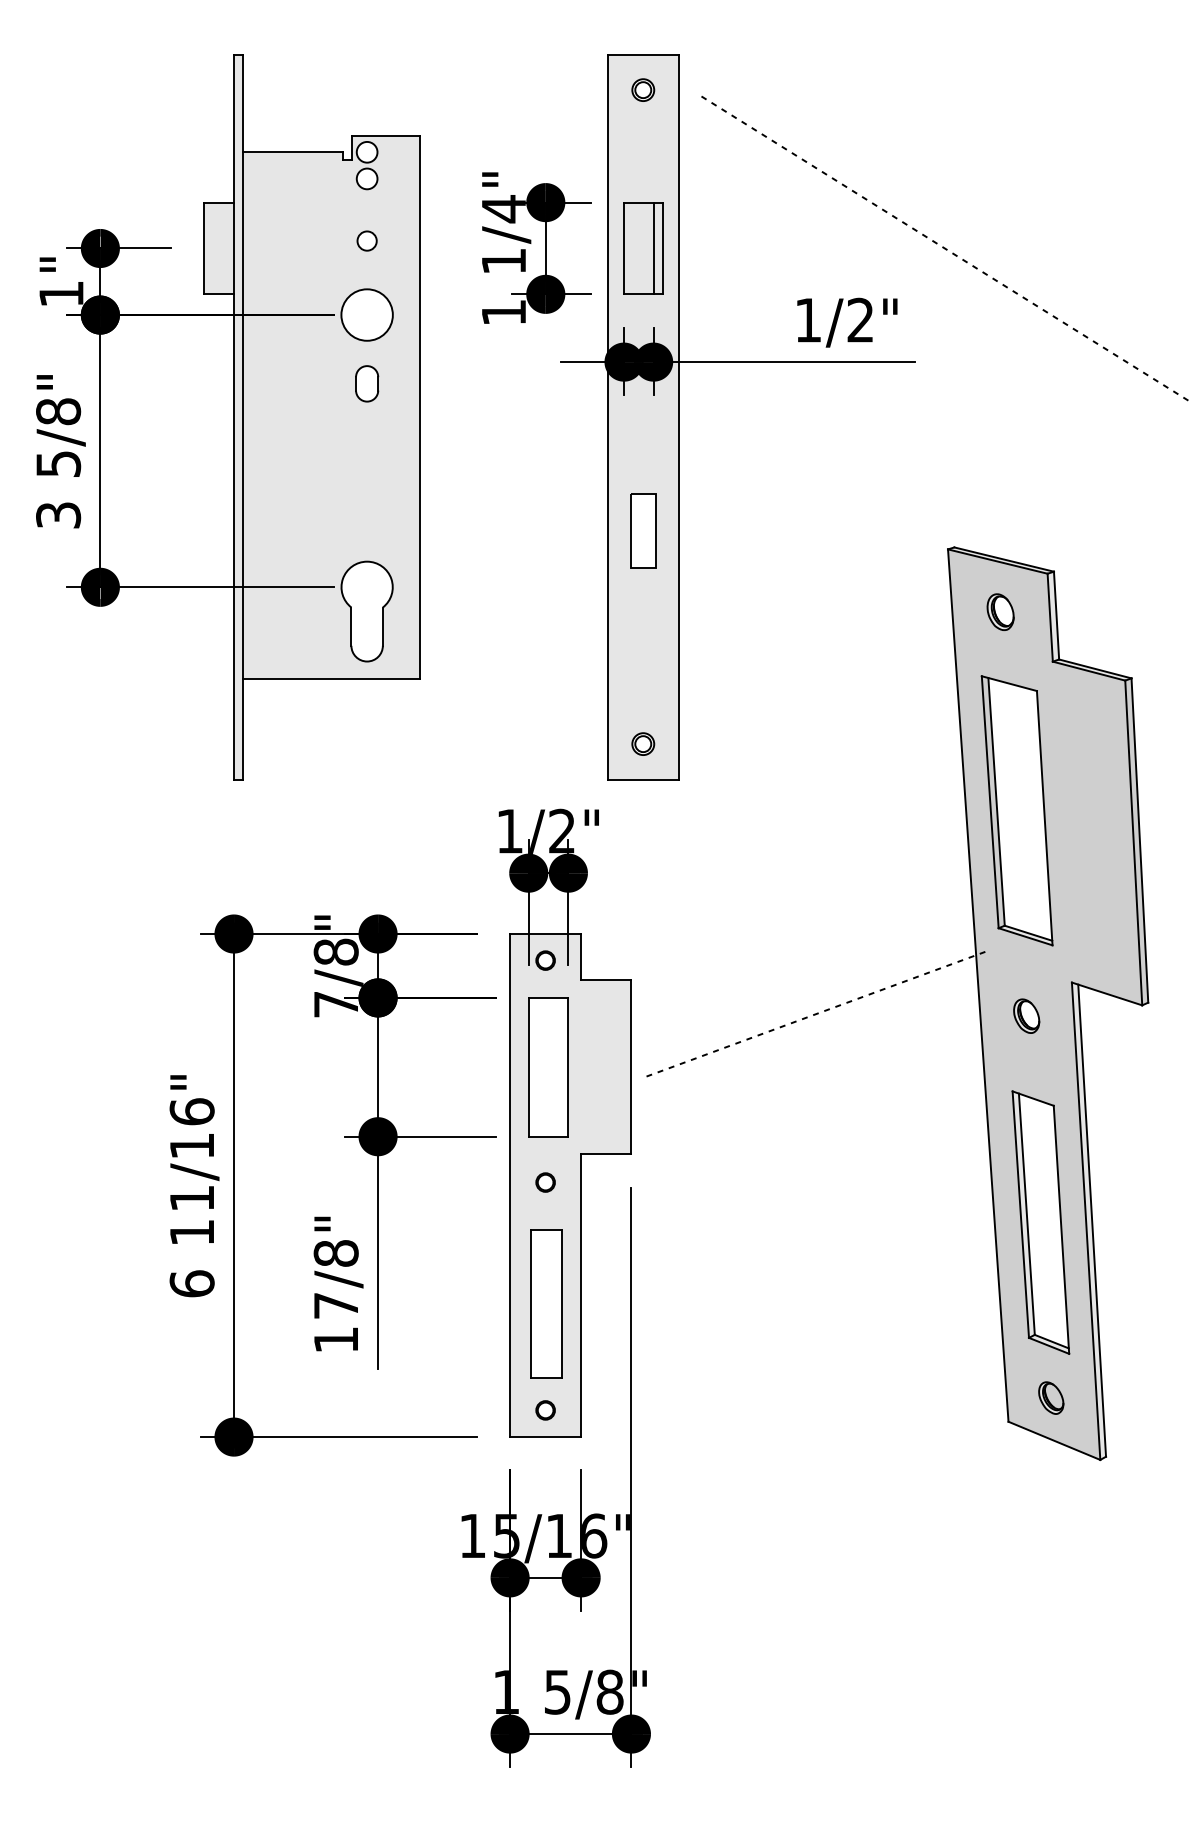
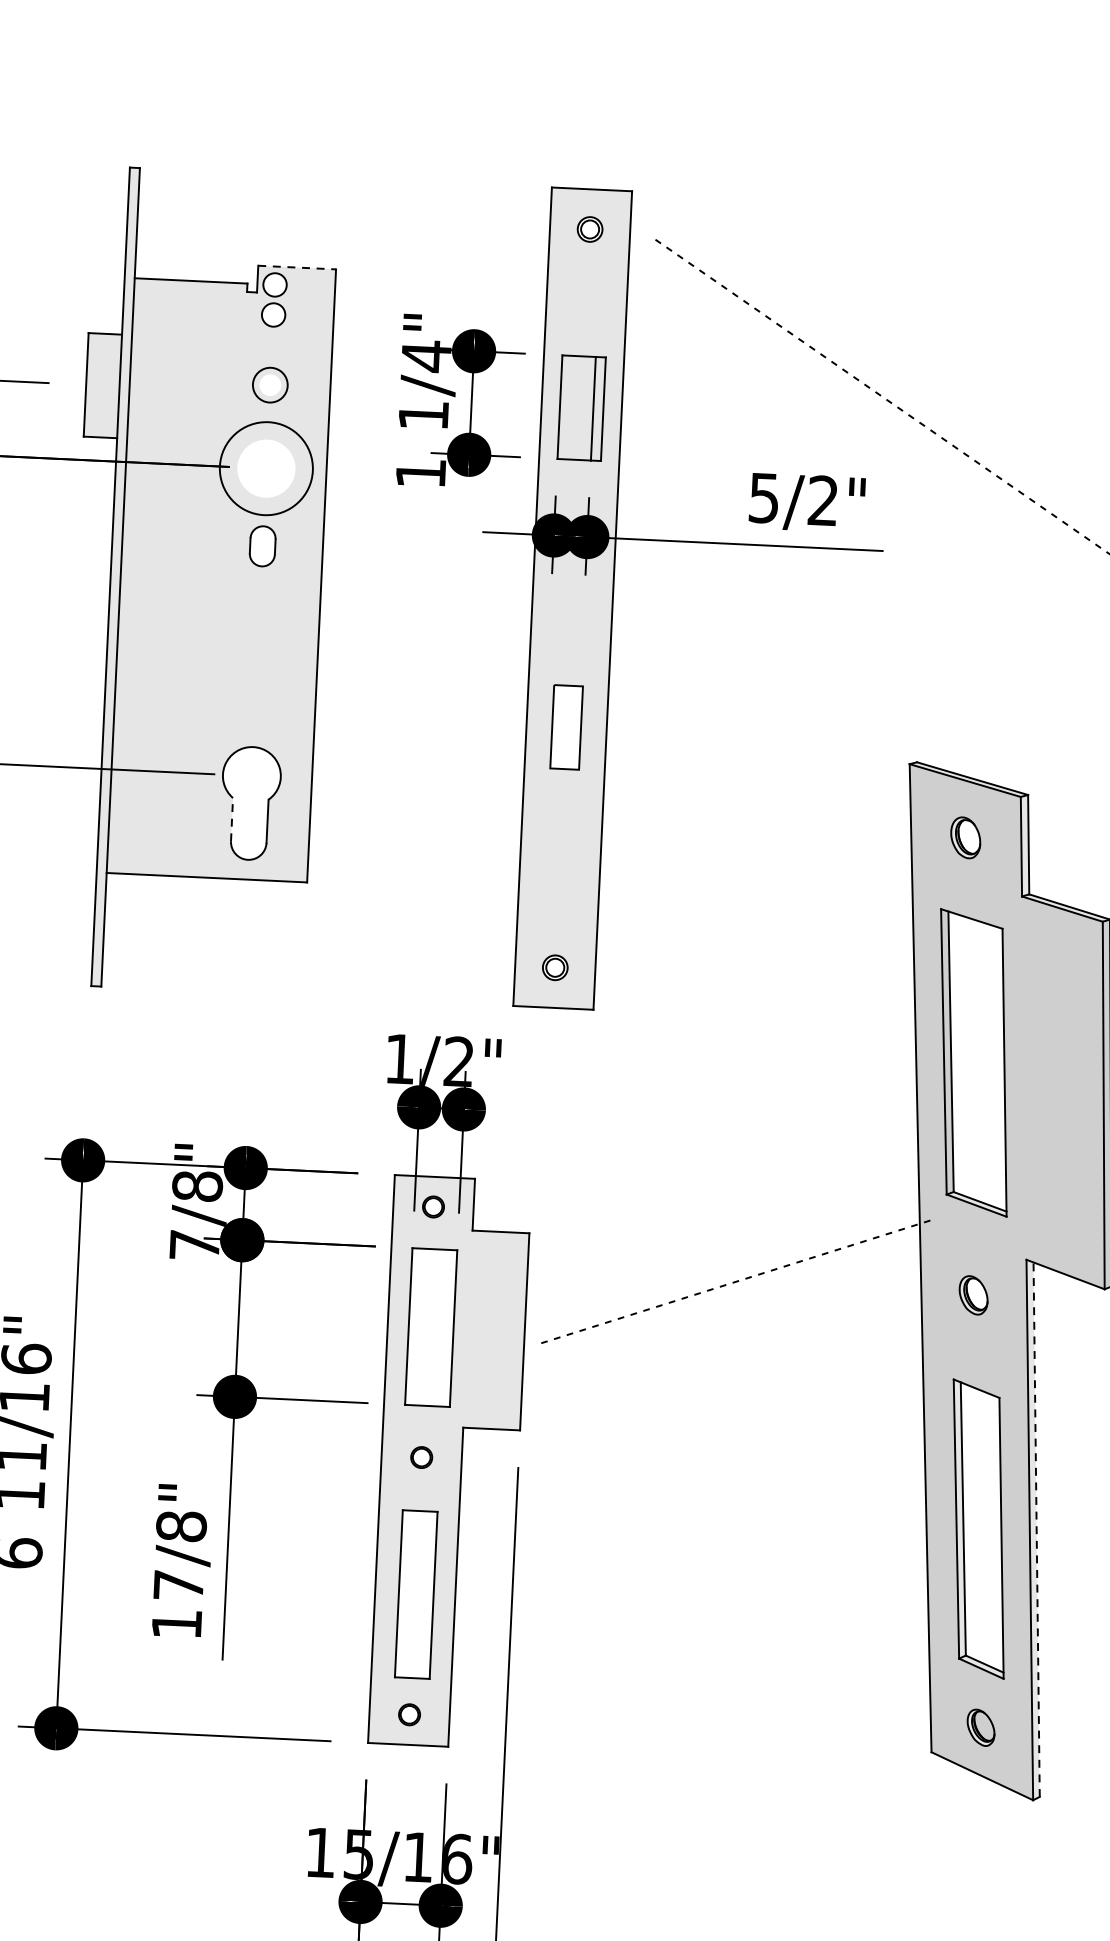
line: (386, 136) -> (297, 268), solid -> dashed
circle: (366, 240) -> (269, 384), size x1.6
circle: (366, 314) -> (265, 468), size x1.6
text: (807, 320) -> (763, 498), 1/2" -> 5/2"
line: (351, 626) -> (232, 819), solid -> dashed
line: (1092, 1220) -> (1037, 1529), solid -> dashed

